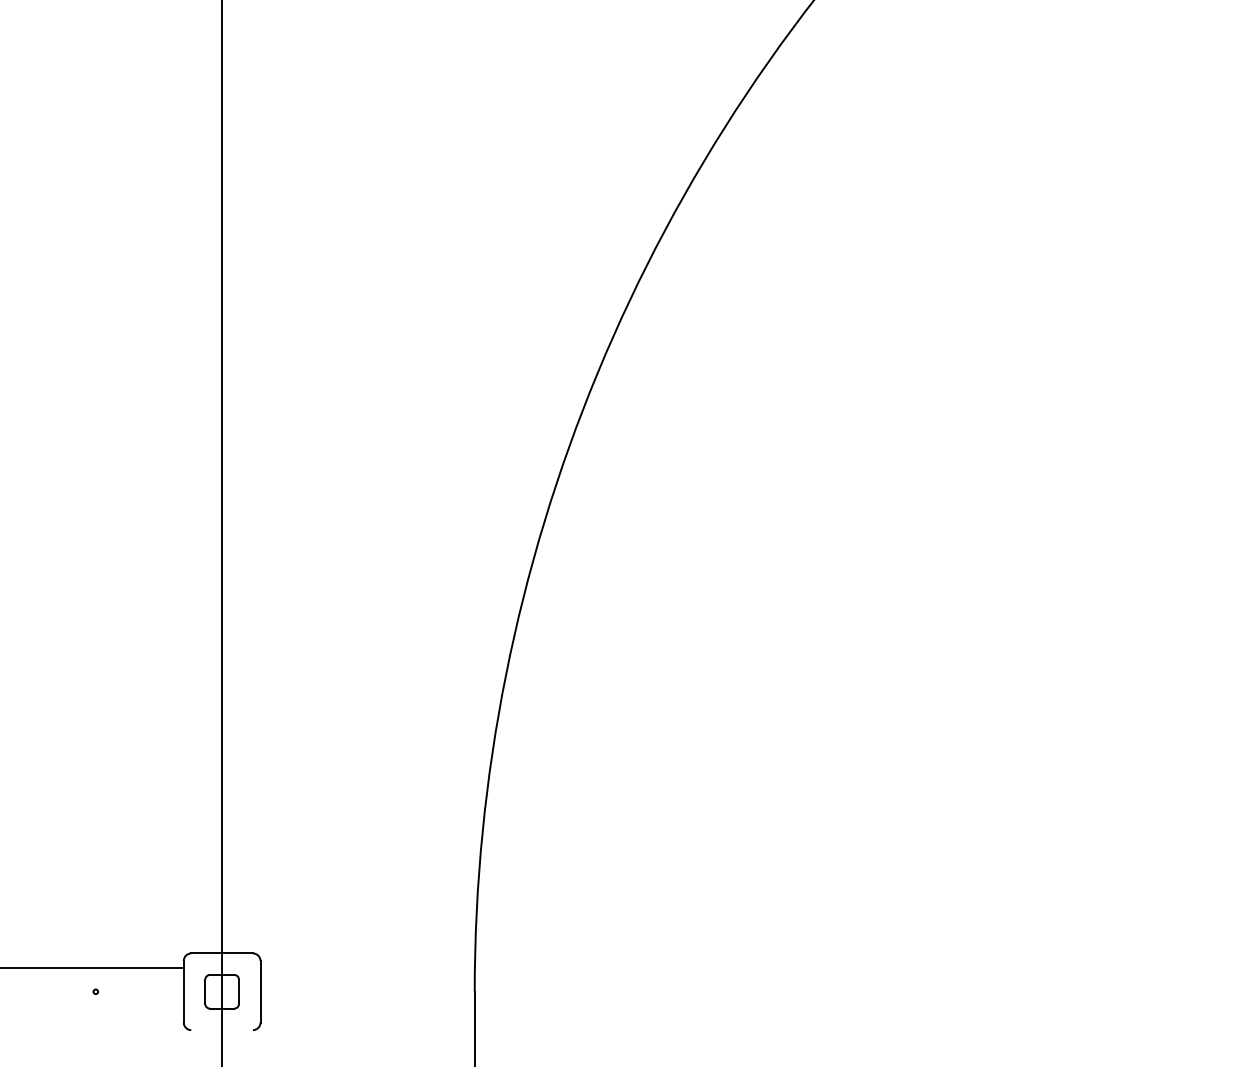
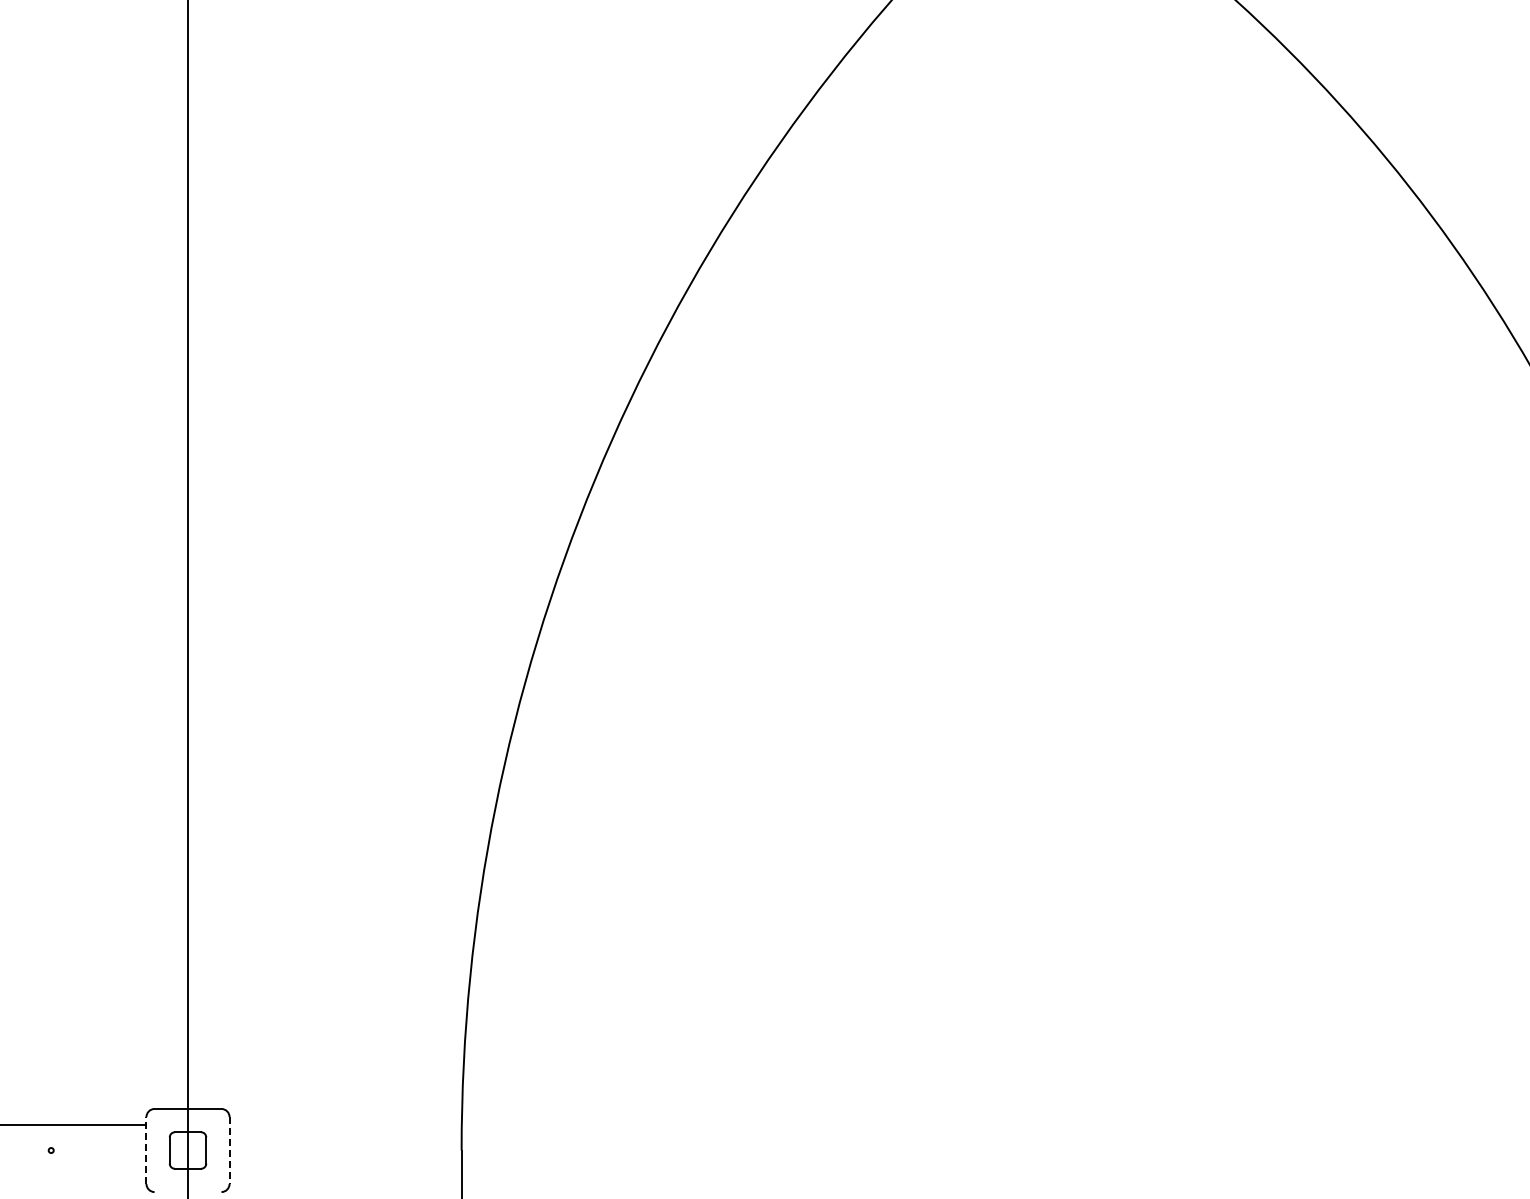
line: (183, 991) -> (146, 1150), solid -> dashed
line: (260, 992) -> (229, 1151), solid -> dashed

